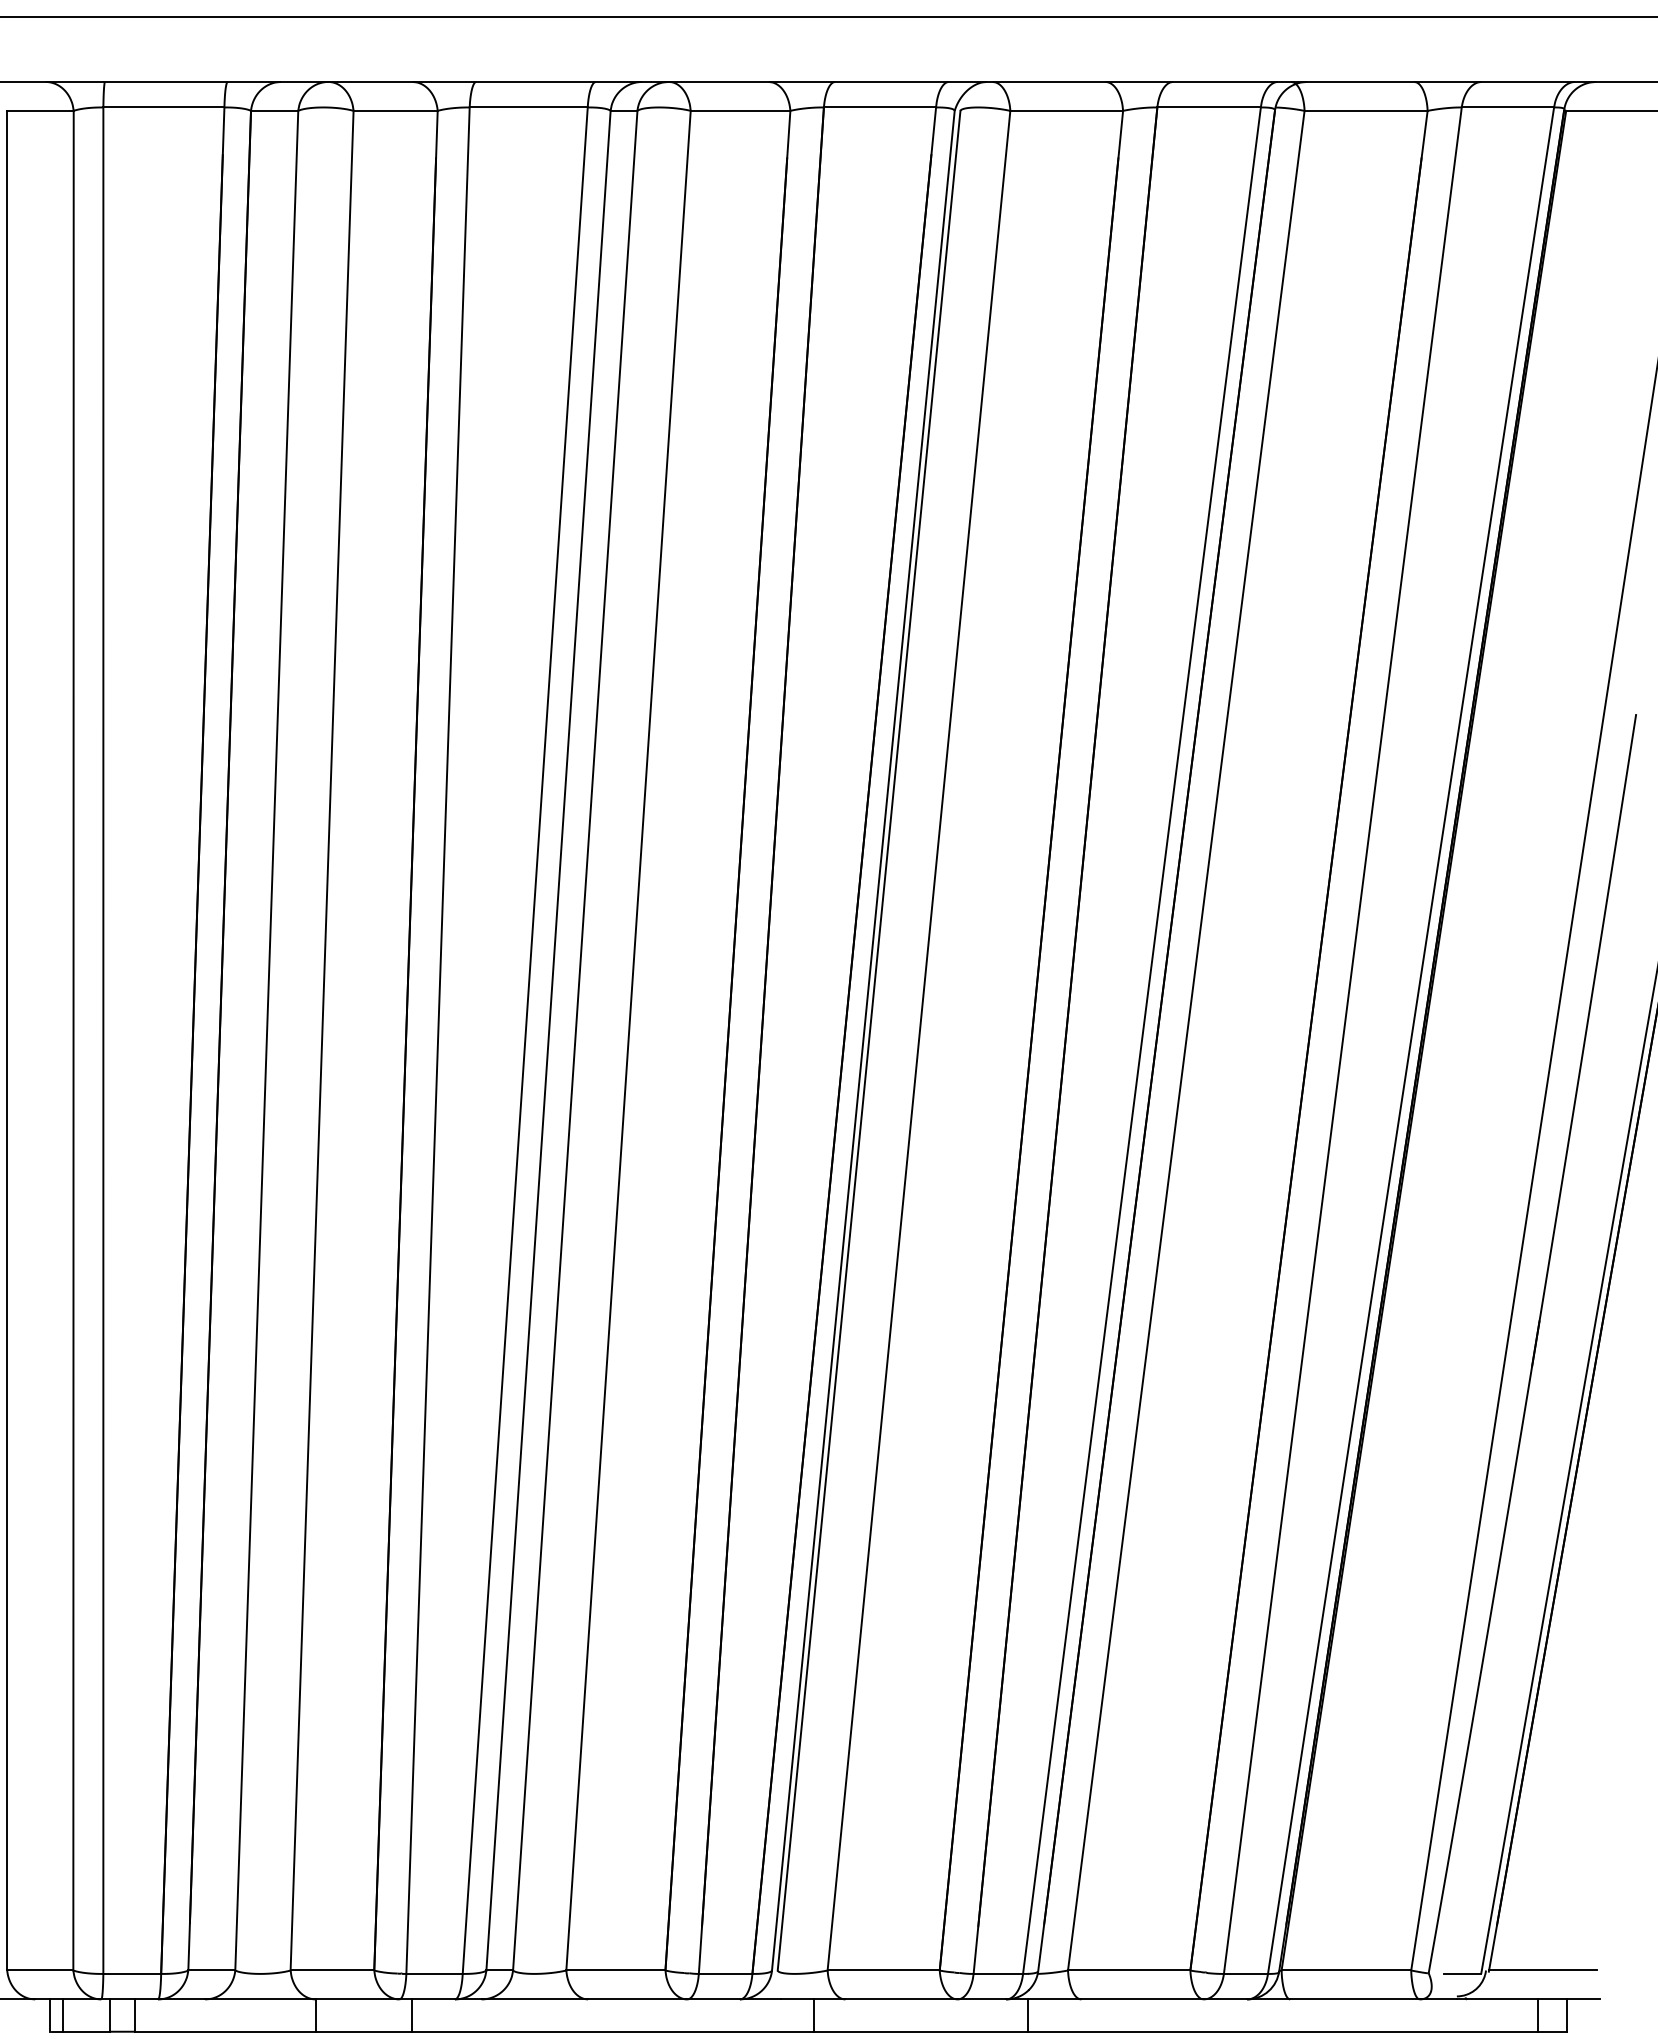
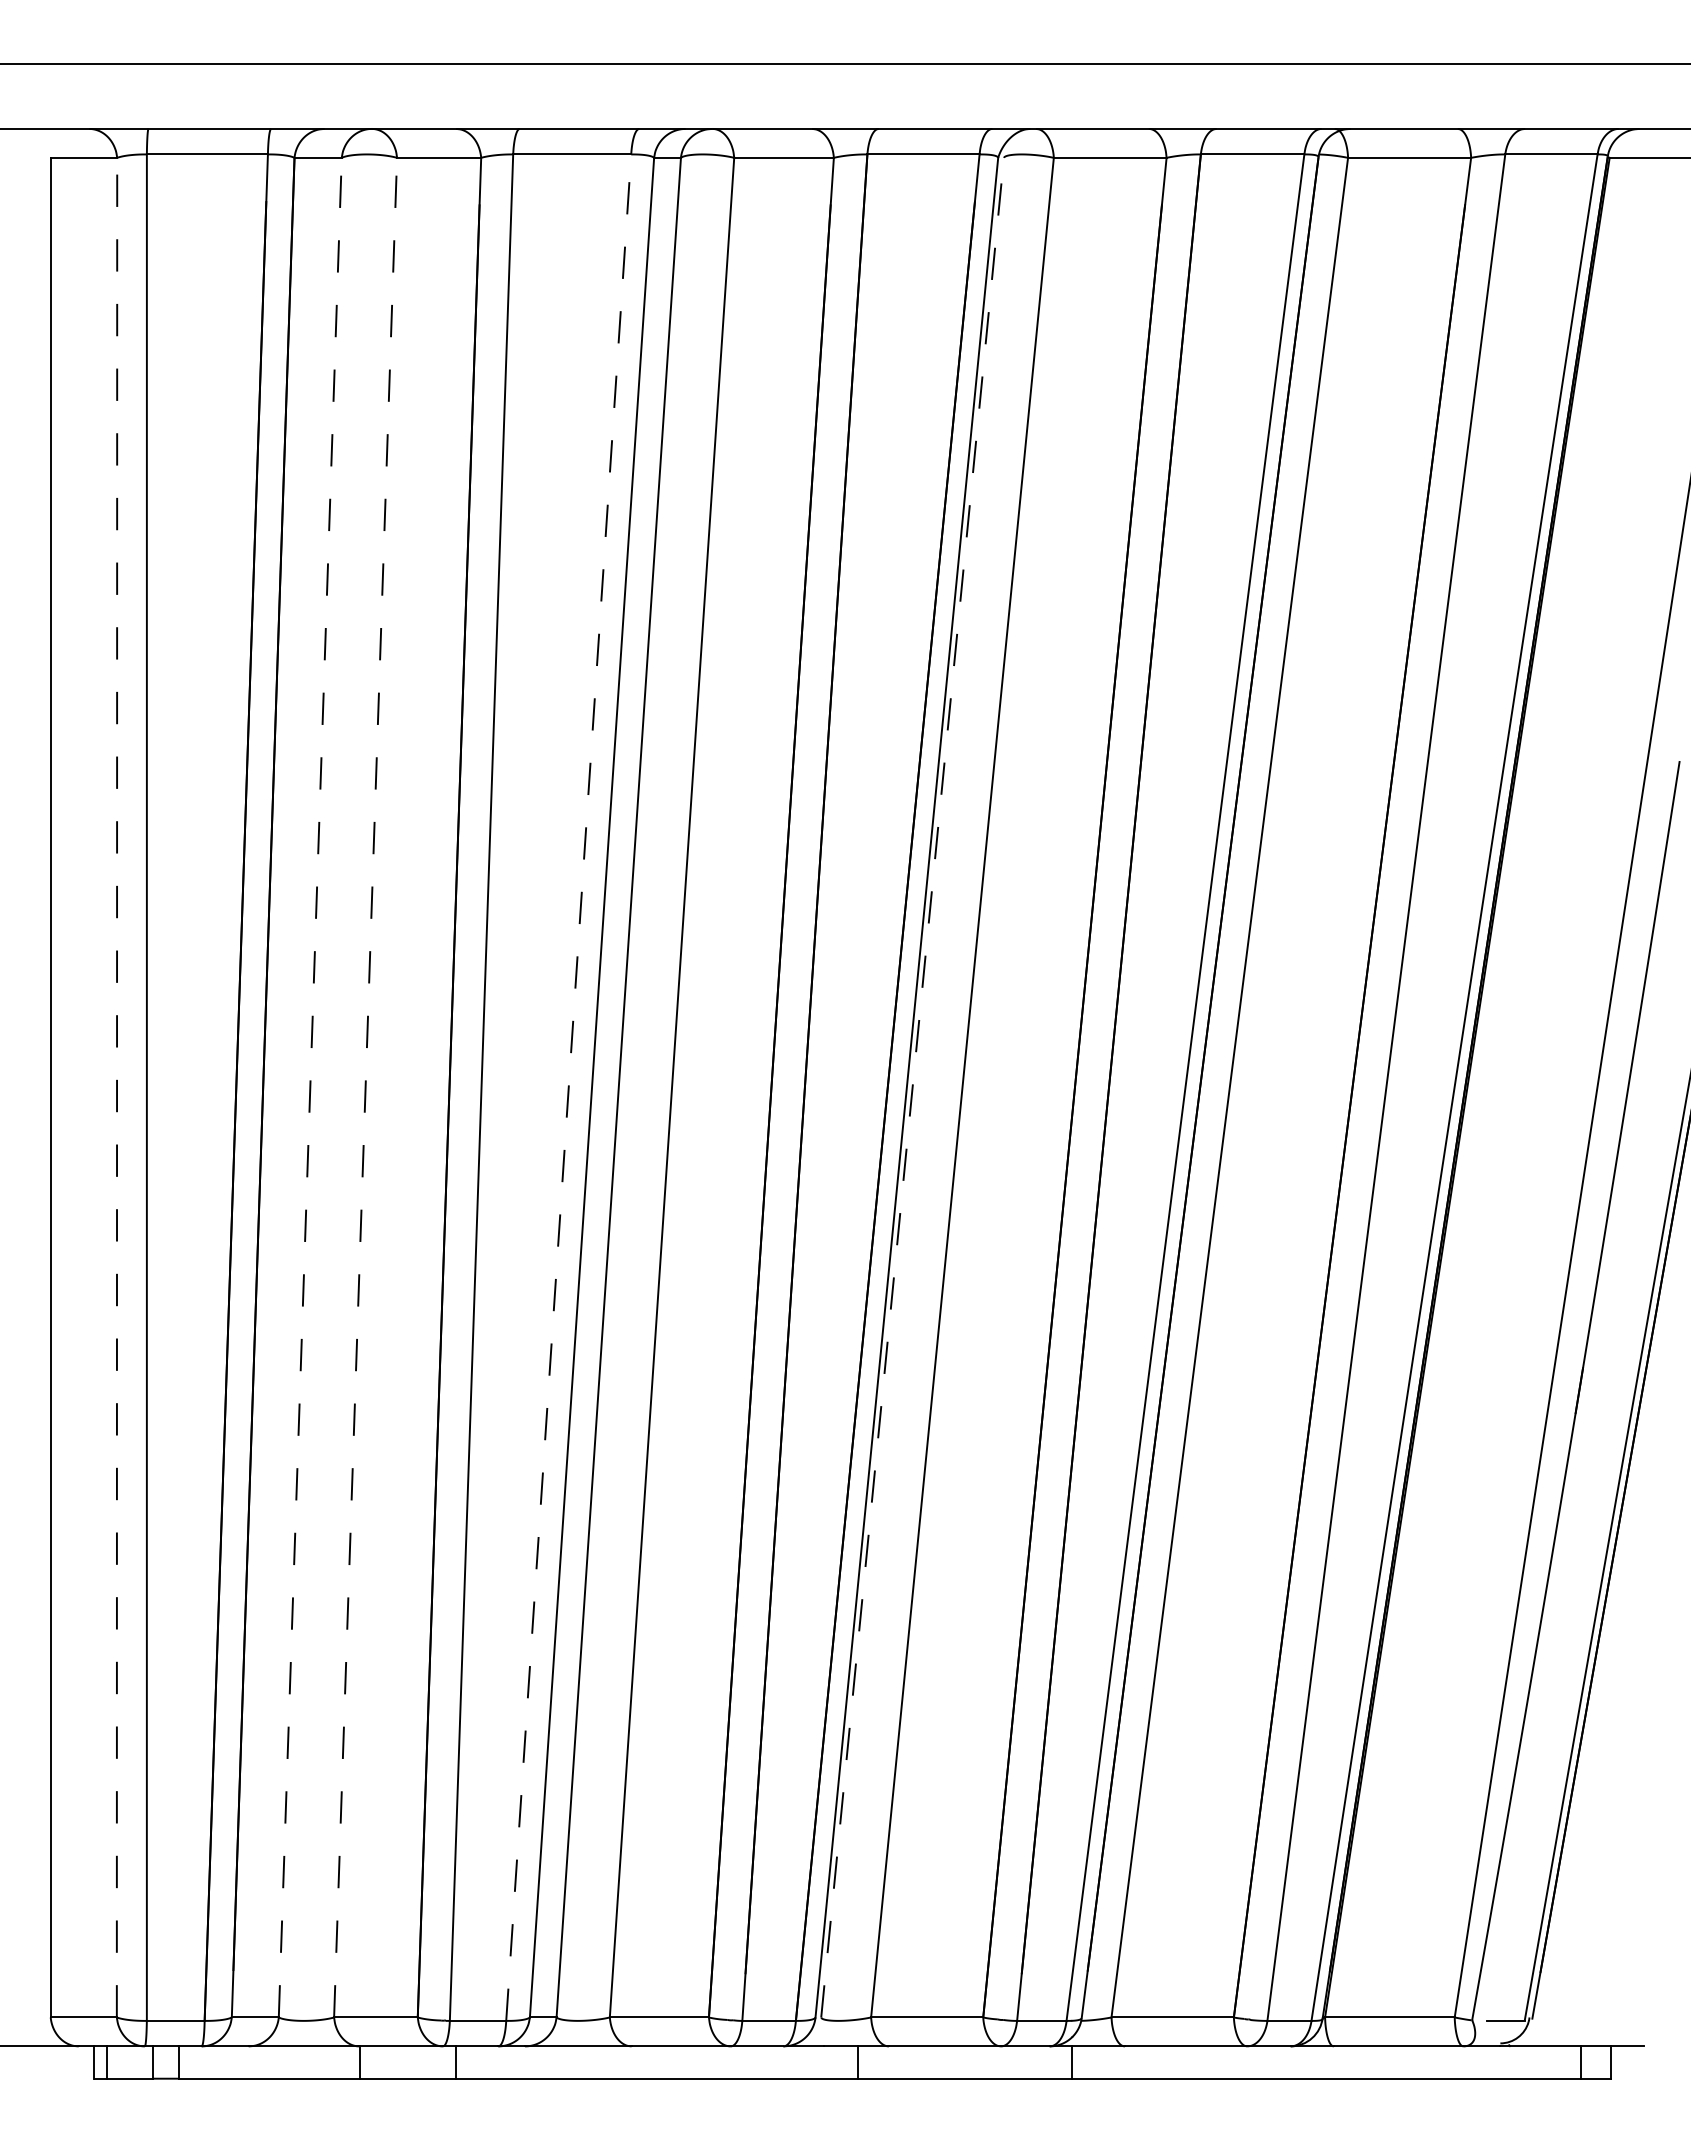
line: (74, 1040) -> (117, 1087), solid -> dashed
line: (267, 1040) -> (310, 1087), solid -> dashed
line: (322, 1040) -> (365, 1087), solid -> dashed
line: (525, 1040) -> (568, 1087), solid -> dashed
line: (869, 1040) -> (912, 1087), solid -> dashed
line: (1543, 1970) -> (1586, 2017), removed

